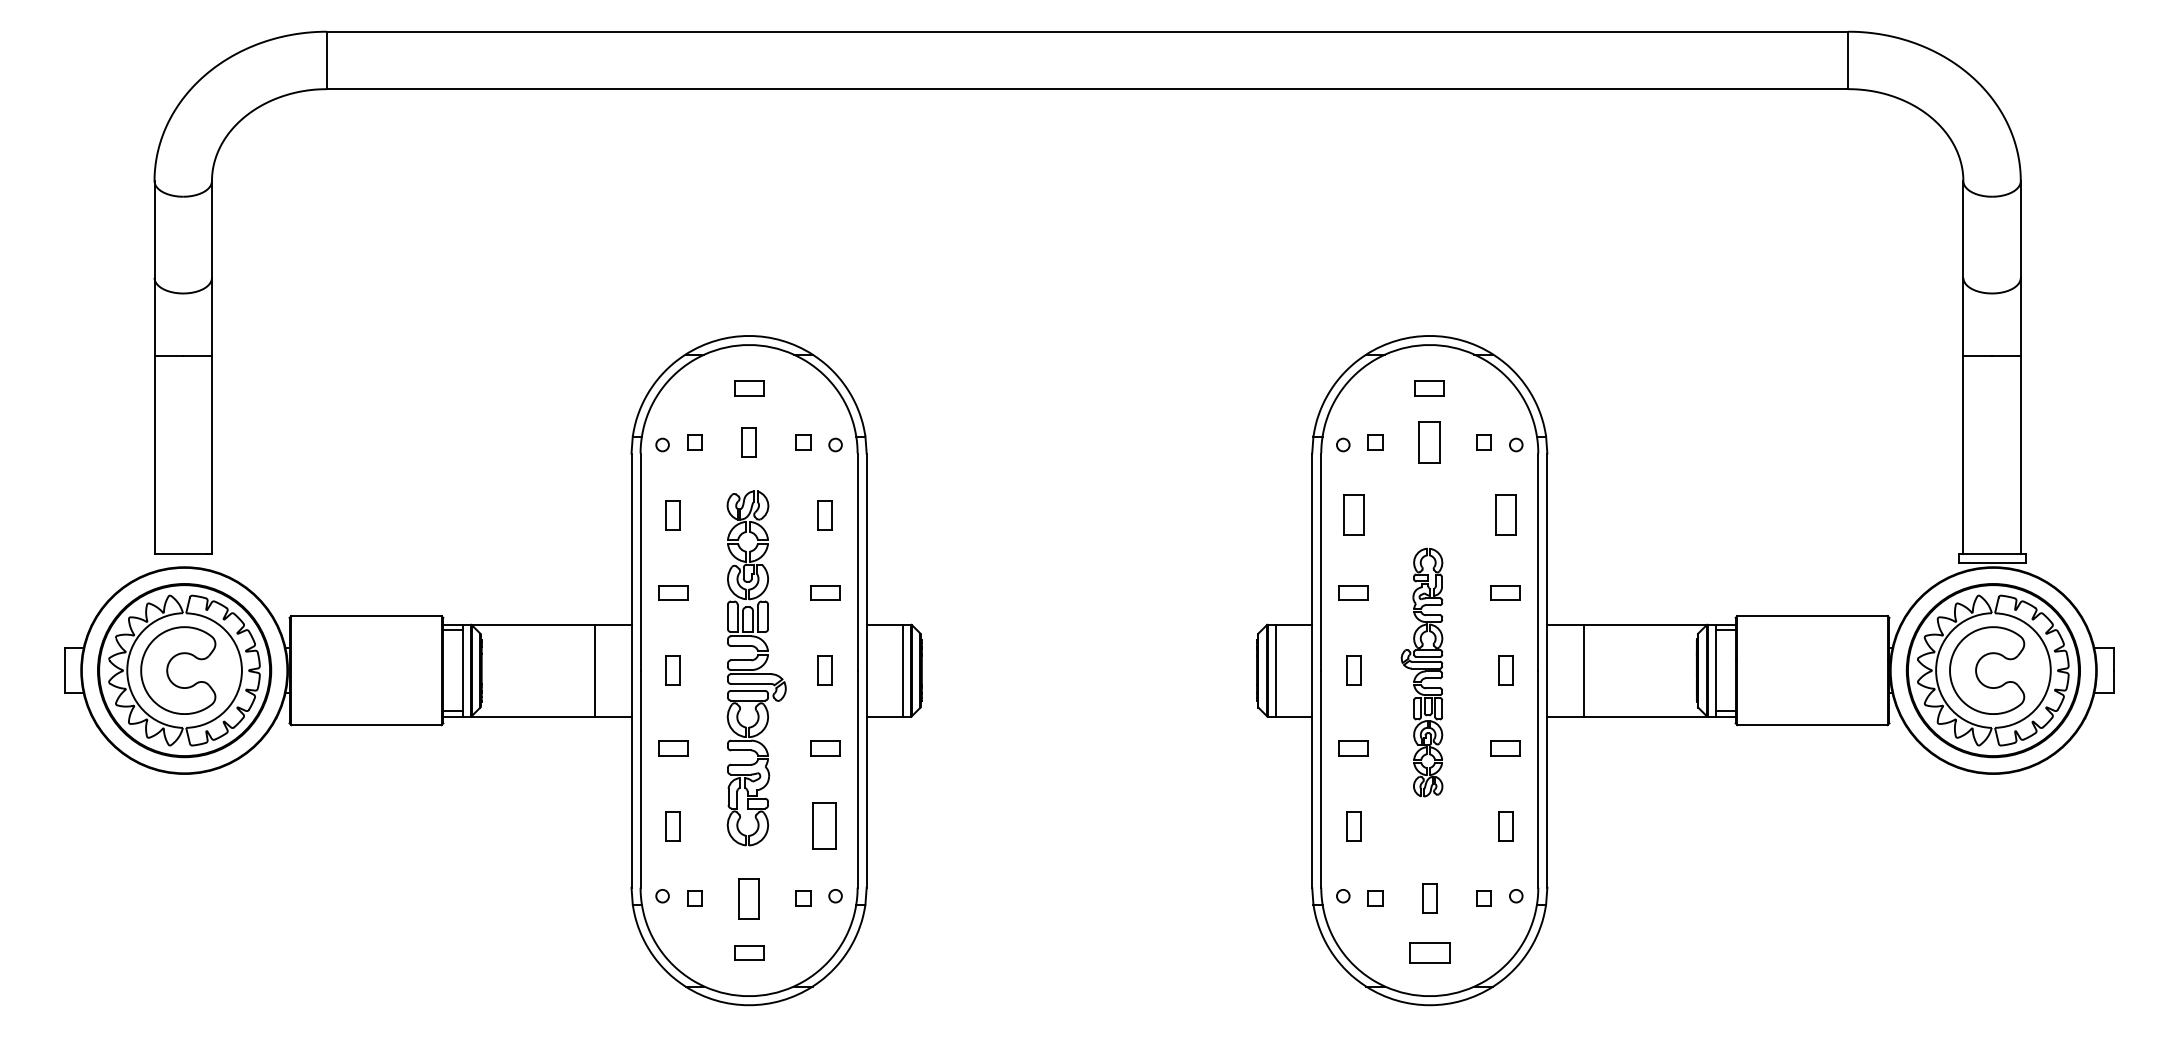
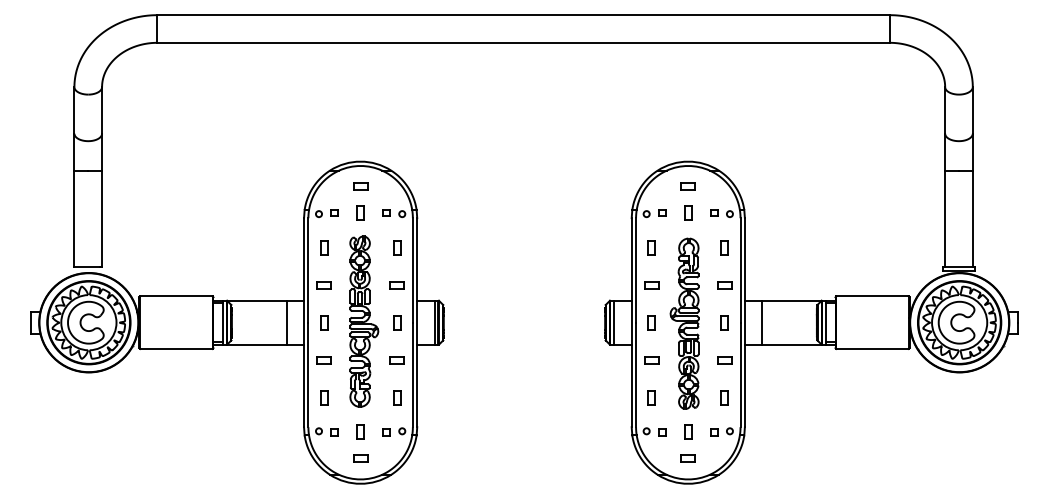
part: (1430, 441) -> (688, 212), size x0.71
part: (1353, 514) -> (651, 247), size x0.71
part: (1504, 514) -> (724, 247), size x0.71
part: (1421, 672) -> (684, 323), size x1.43
part: (825, 825) -> (397, 397), size x0.62
part: (748, 896) -> (360, 431), size x0.71
part: (1428, 952) -> (687, 458), size x0.71

